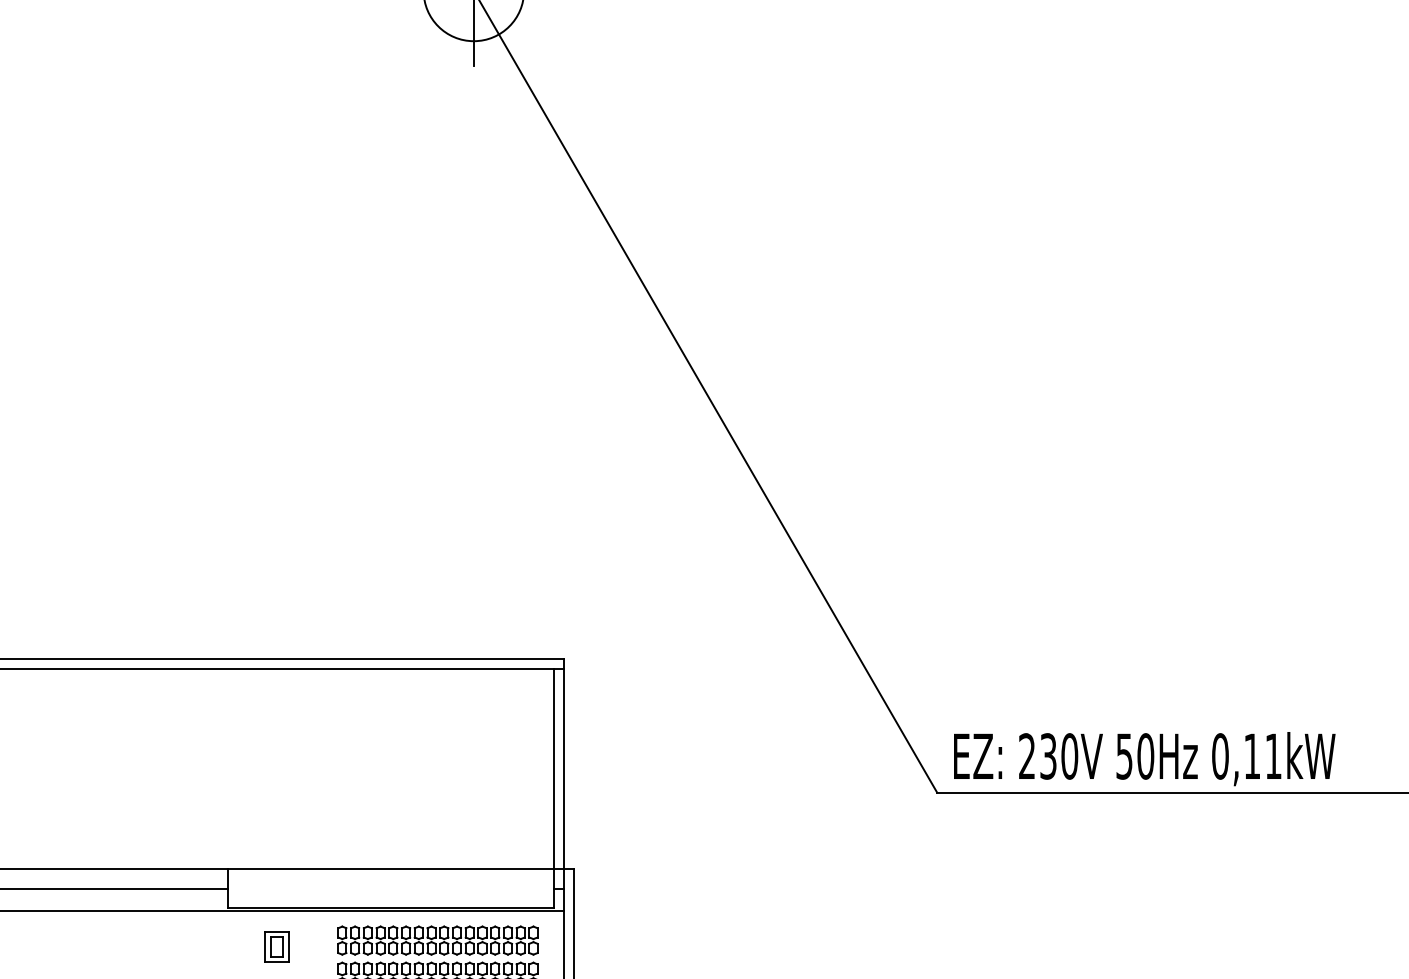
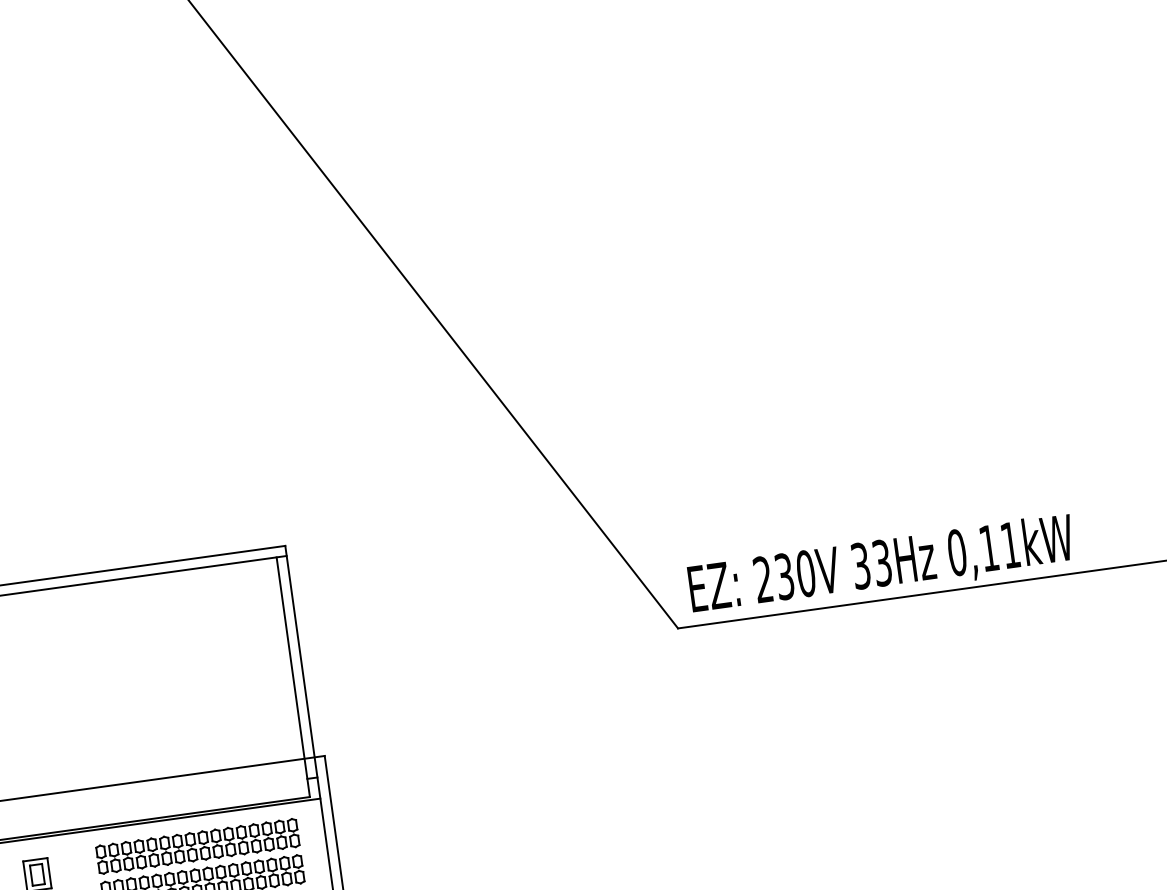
text: (1135, 756) -> (871, 564), 50Hz -> 33Hz

